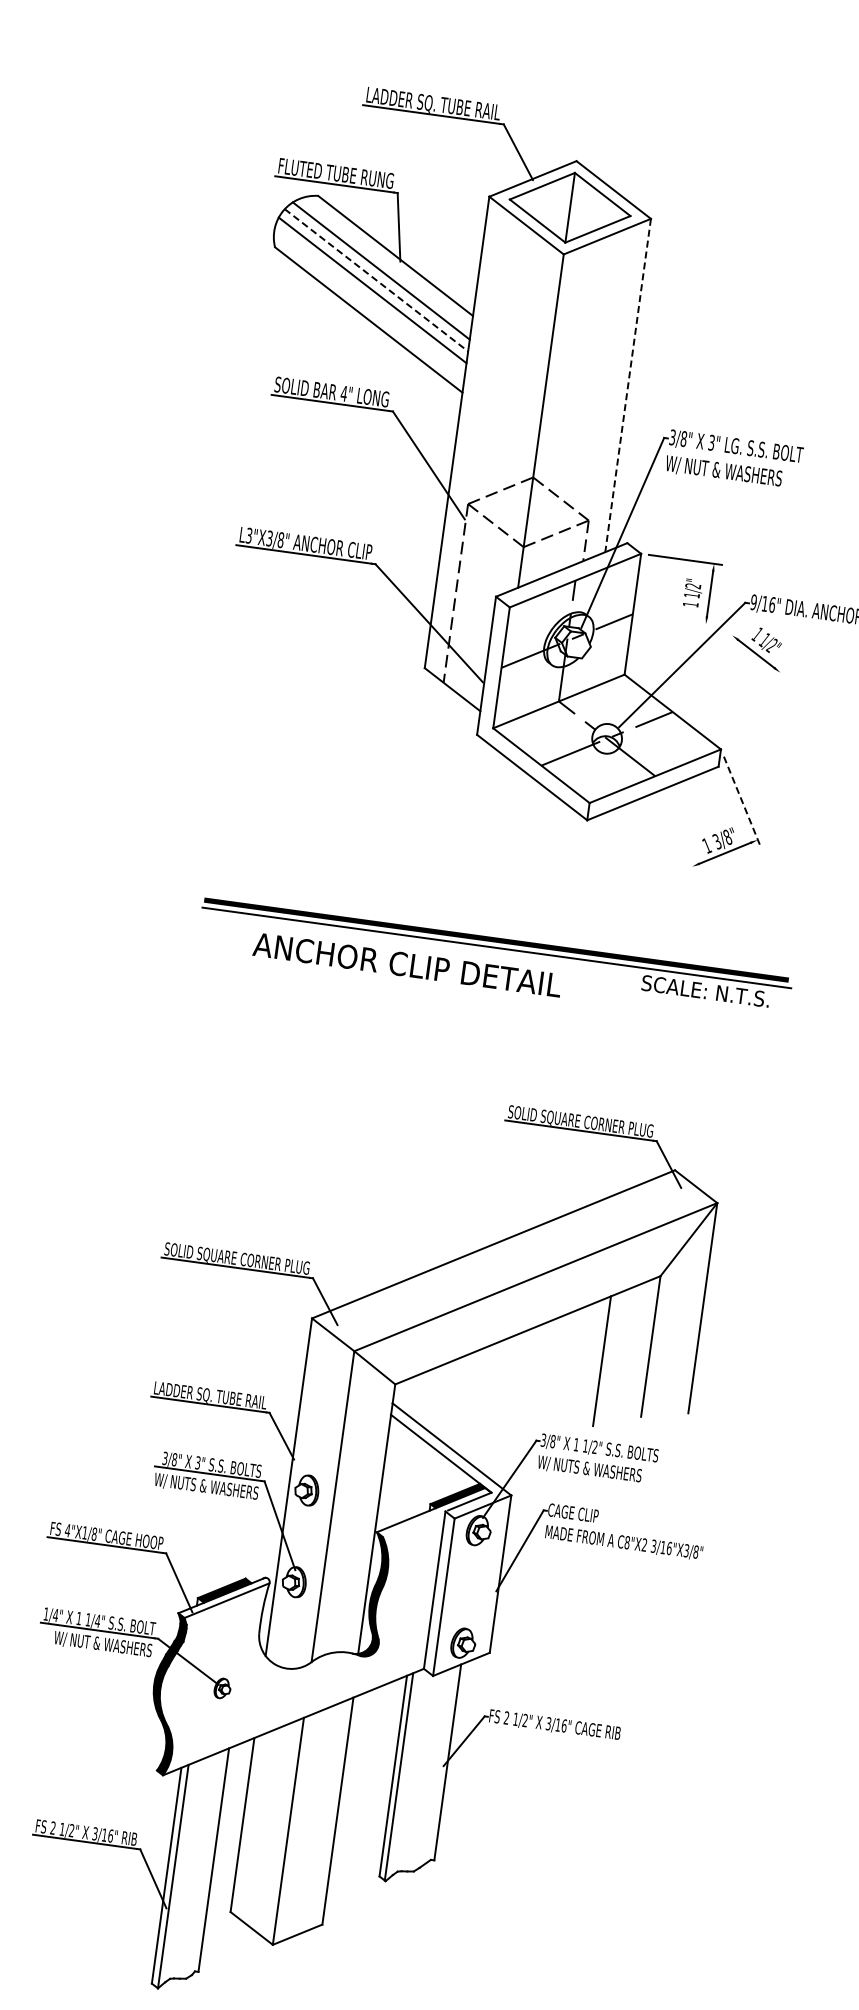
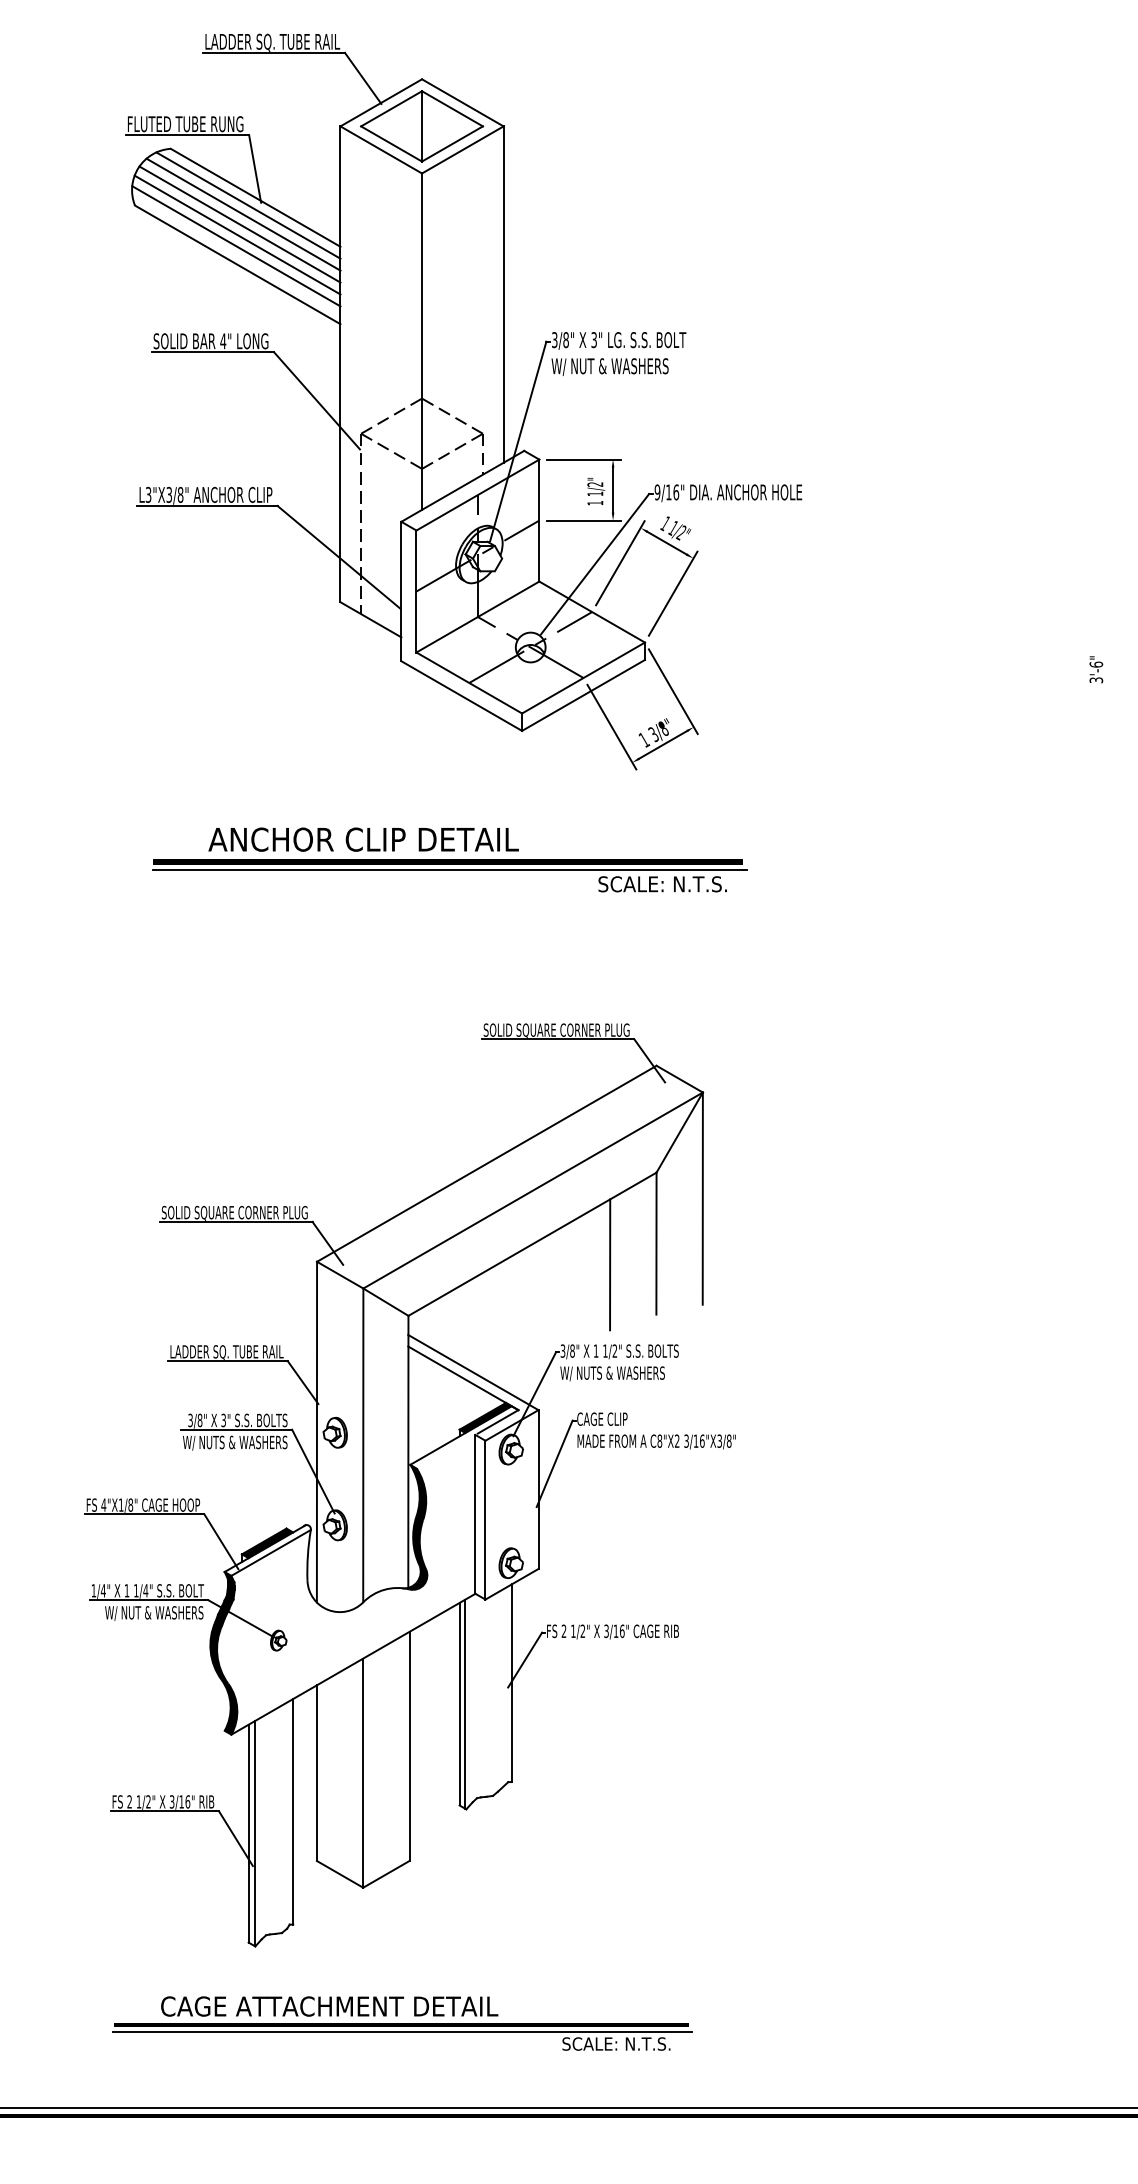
line: (387, 262) -> (248, 205), added
line: (376, 280) -> (240, 224), dashed -> solid
line: (370, 301) -> (236, 246), added
line: (627, 386) -> (503, 295), dashed -> solid
line: (676, 620) -> (583, 520), added
line: (707, 667) -> (620, 563), added
line: (754, 704) -> (672, 593), added
line: (742, 801) -> (673, 691), dashed -> solid
line: (676, 828) -> (611, 726), added
text: (407, 964) -> (363, 839), moved

